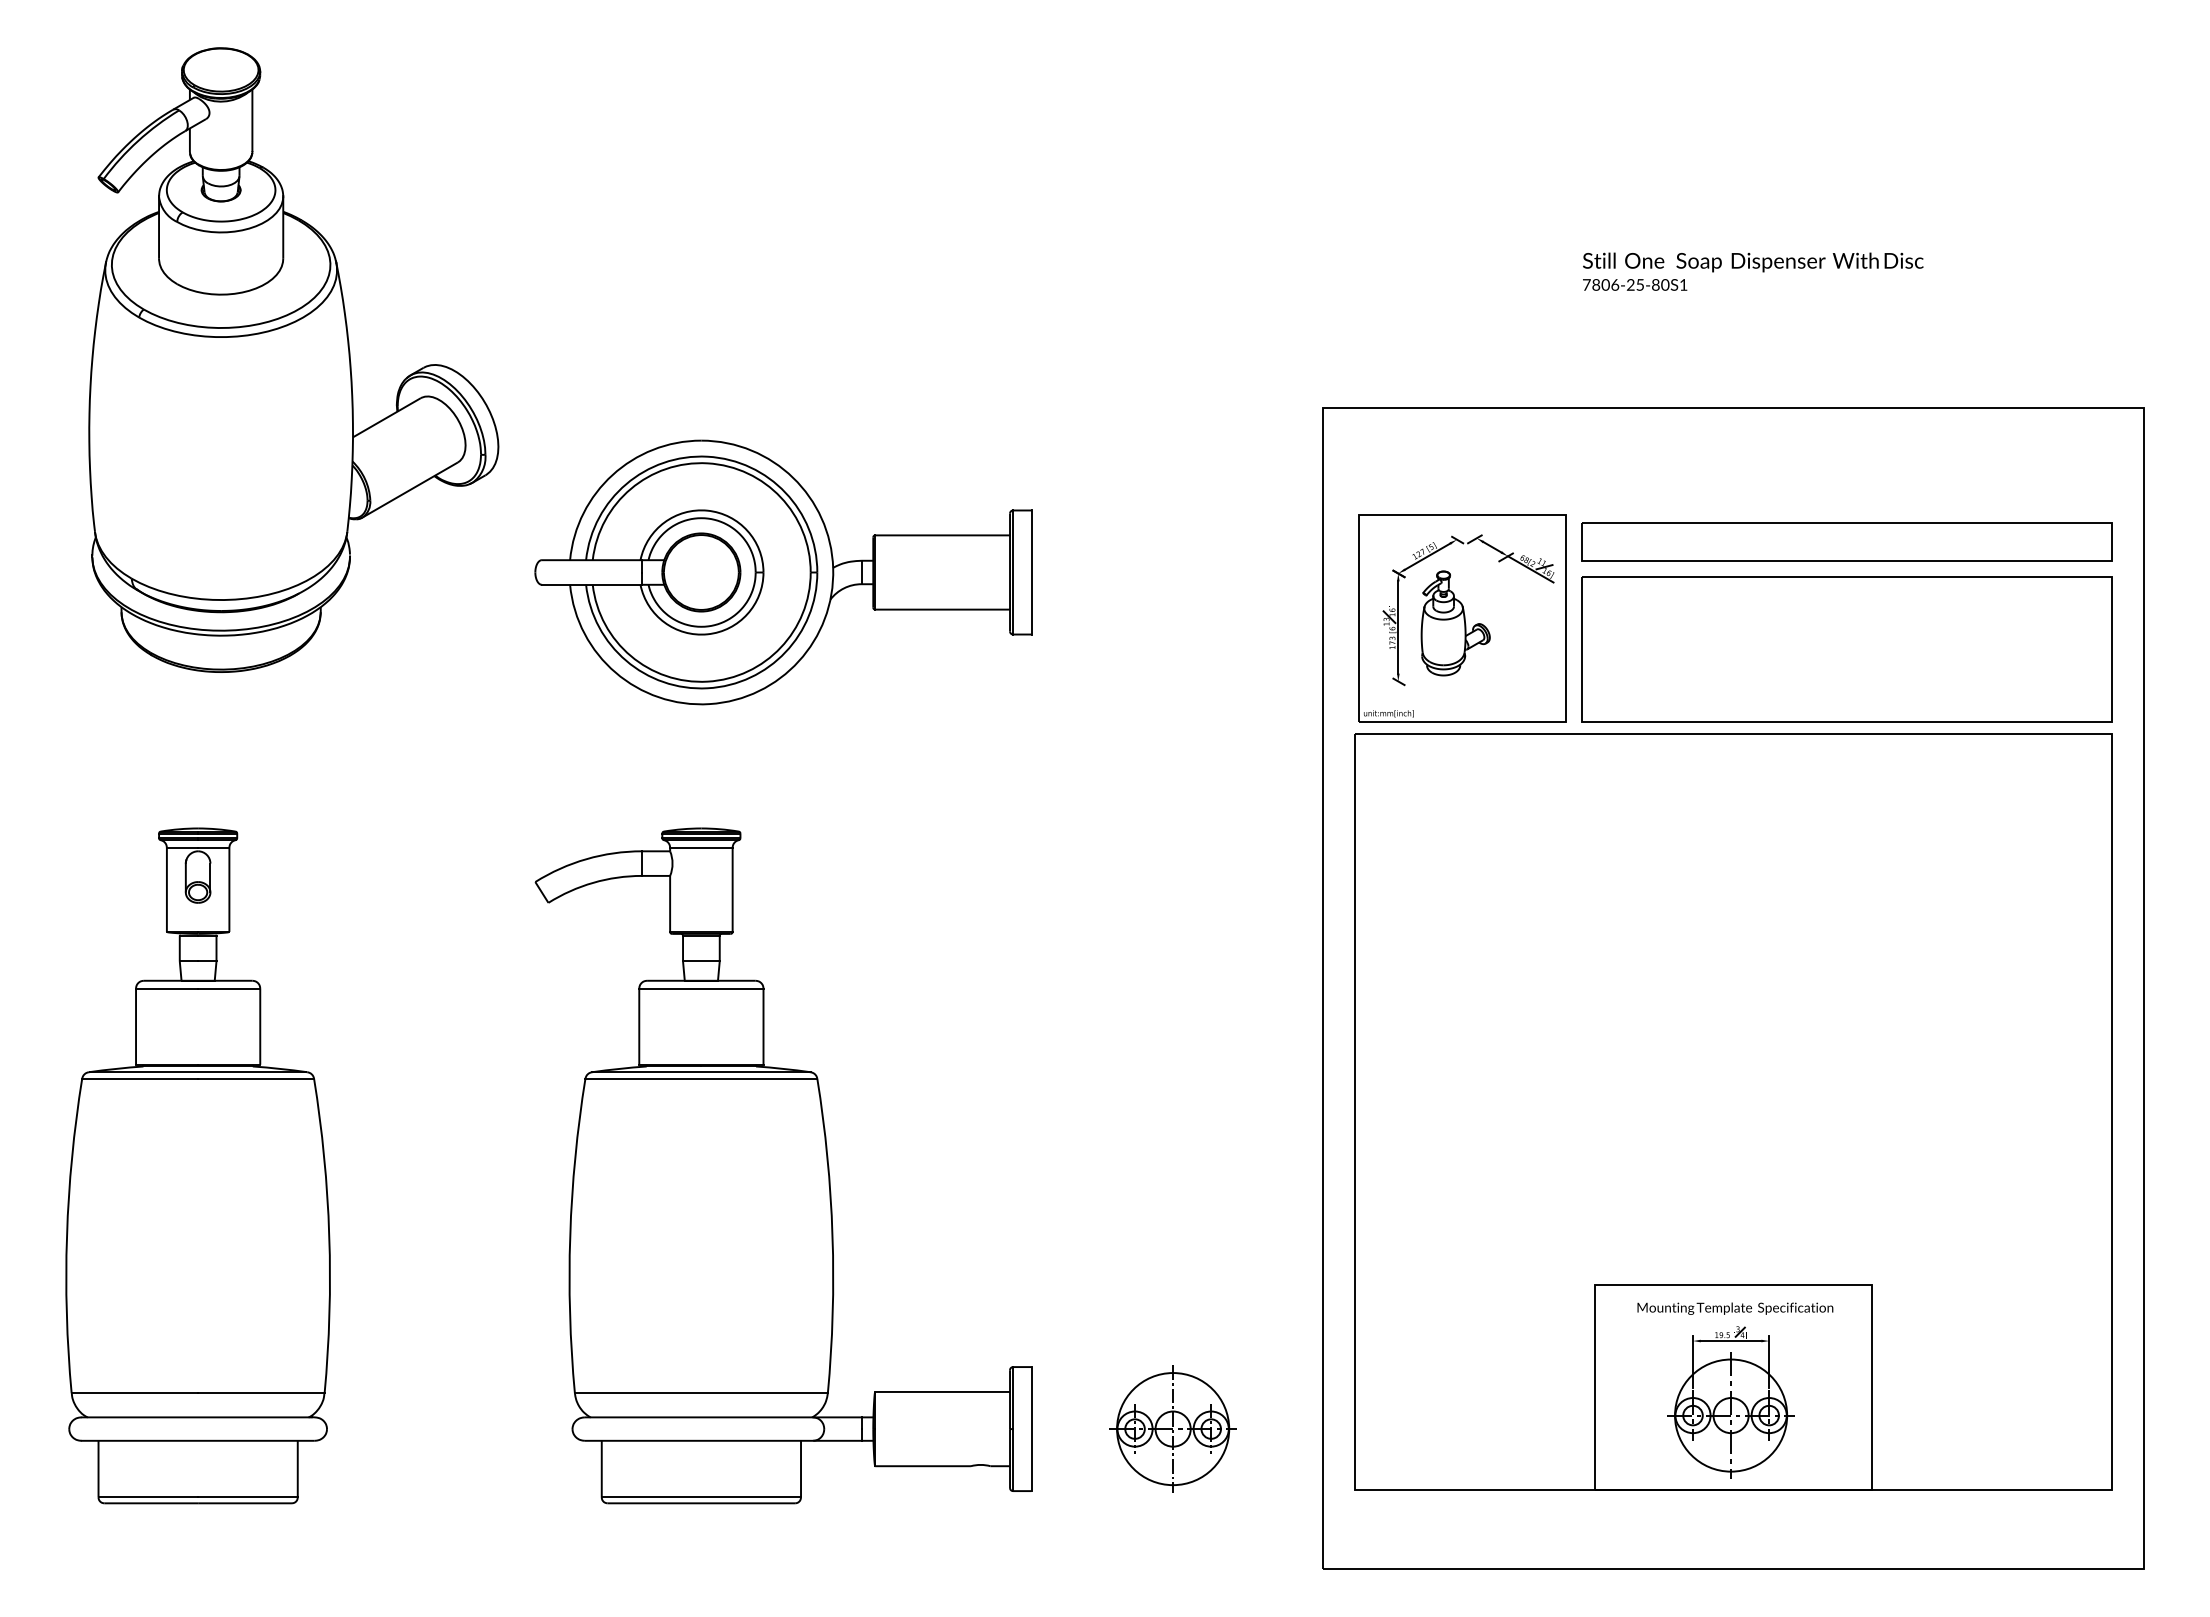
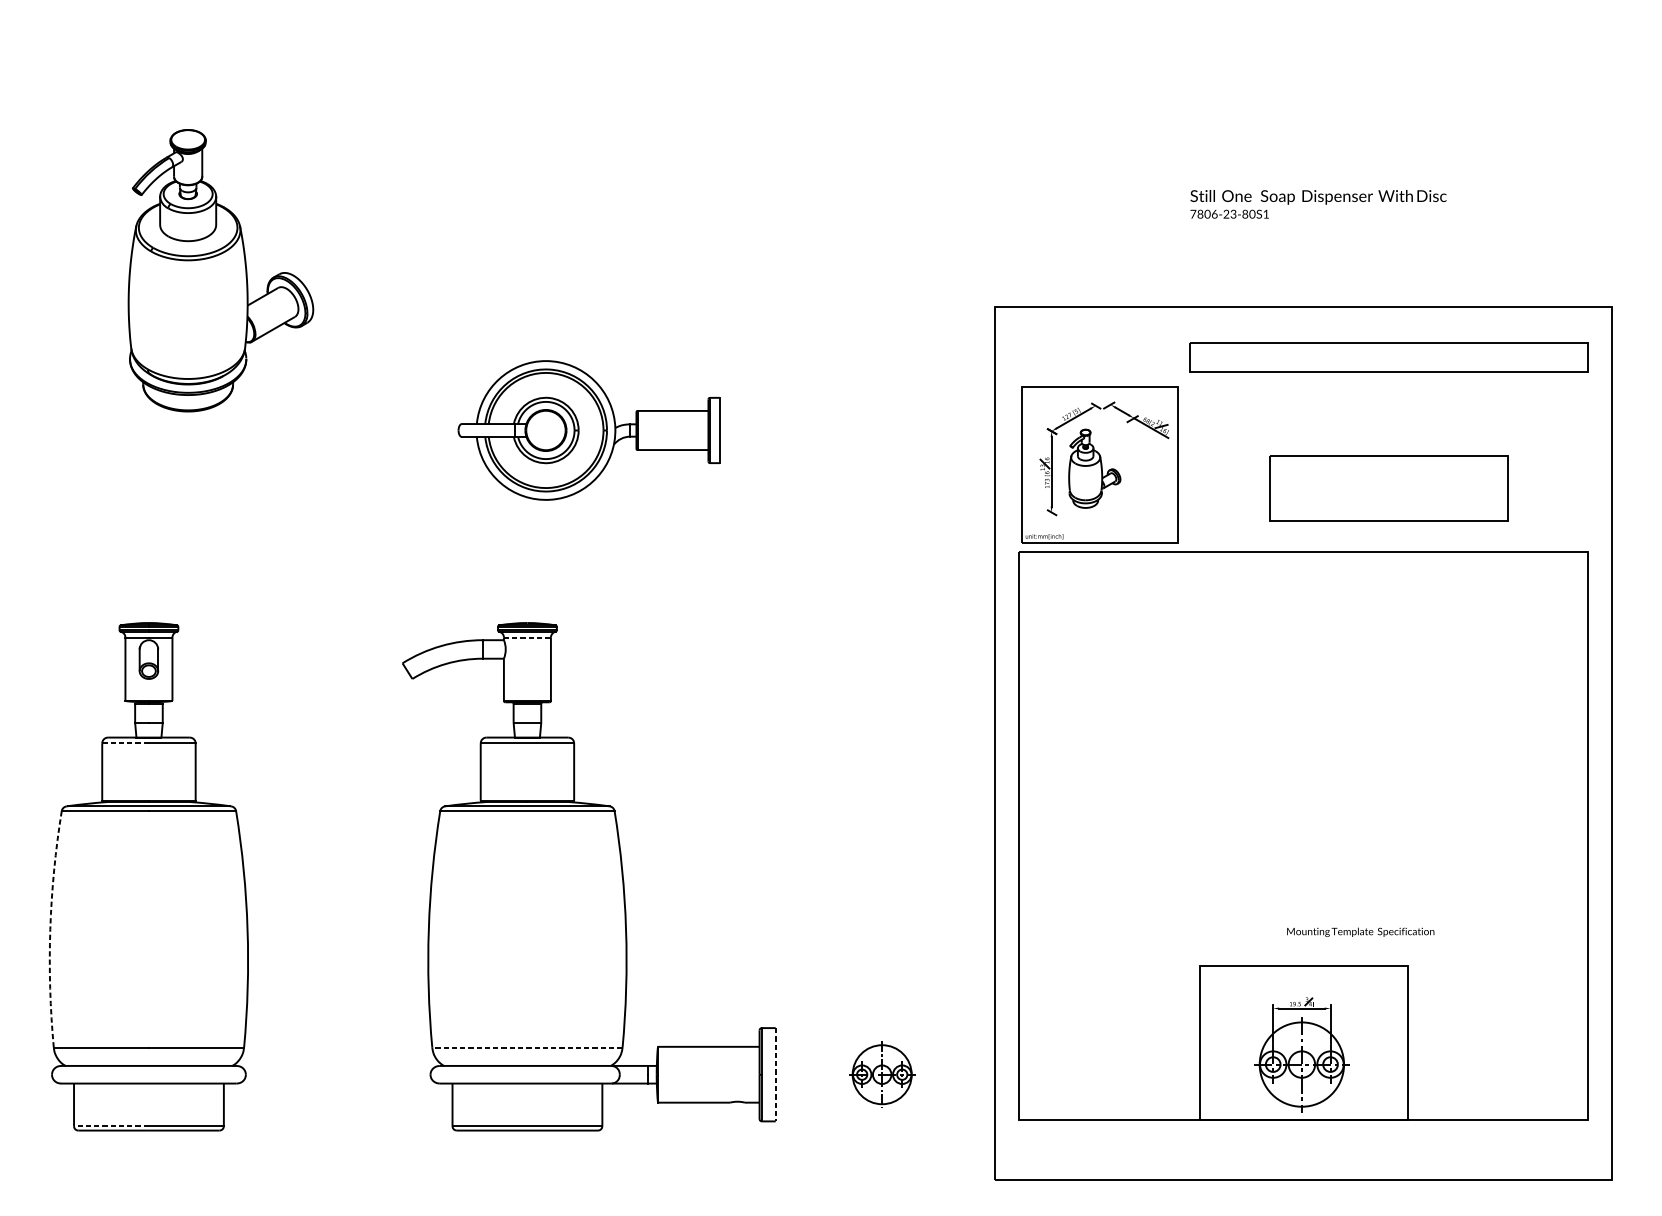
text: (1640, 284) -> (1233, 213), 7806-25-80S1 -> 7806-23-80S1
part: (293, 359) -> (220, 270), size x0.6
part: (1846, 541) -> (1388, 357), moved
part: (783, 572) -> (589, 430), size x0.7
part: (1846, 649) -> (1388, 488), size x0.6
line: (701, 847) -> (527, 637), solid -> dashed
line: (167, 988) -> (125, 743), solid -> dashed
arc: (67, 1235) -> (50, 929), solid -> dashed
text: (1735, 1308) -> (1360, 932), moved
line: (700, 1393) -> (526, 1047), solid -> dashed
part: (1172, 1428) -> (881, 1074), size x0.7
line: (1031, 1429) -> (775, 1075), solid -> dashed
line: (148, 1497) -> (111, 1126), solid -> dashed

